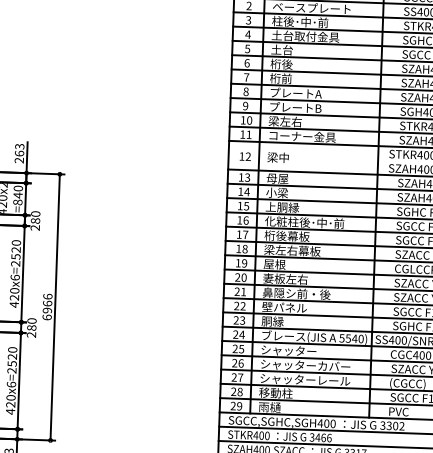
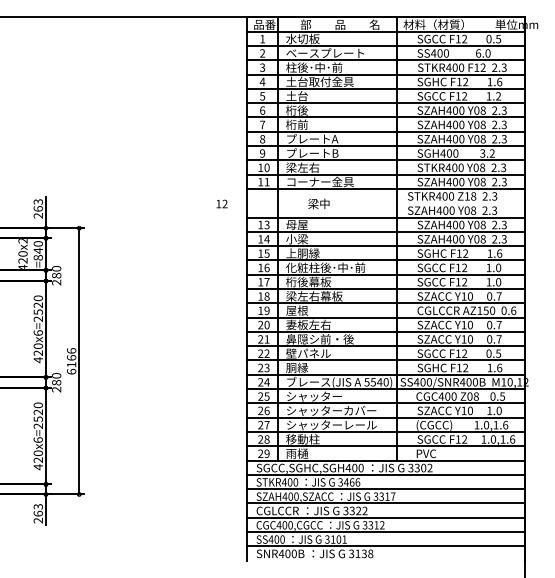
text: (244, 156) -> (221, 203), moved
text: (277, 157) -> (318, 203), moved
text: (47, 310) -> (71, 364), 6966 -> 6166

